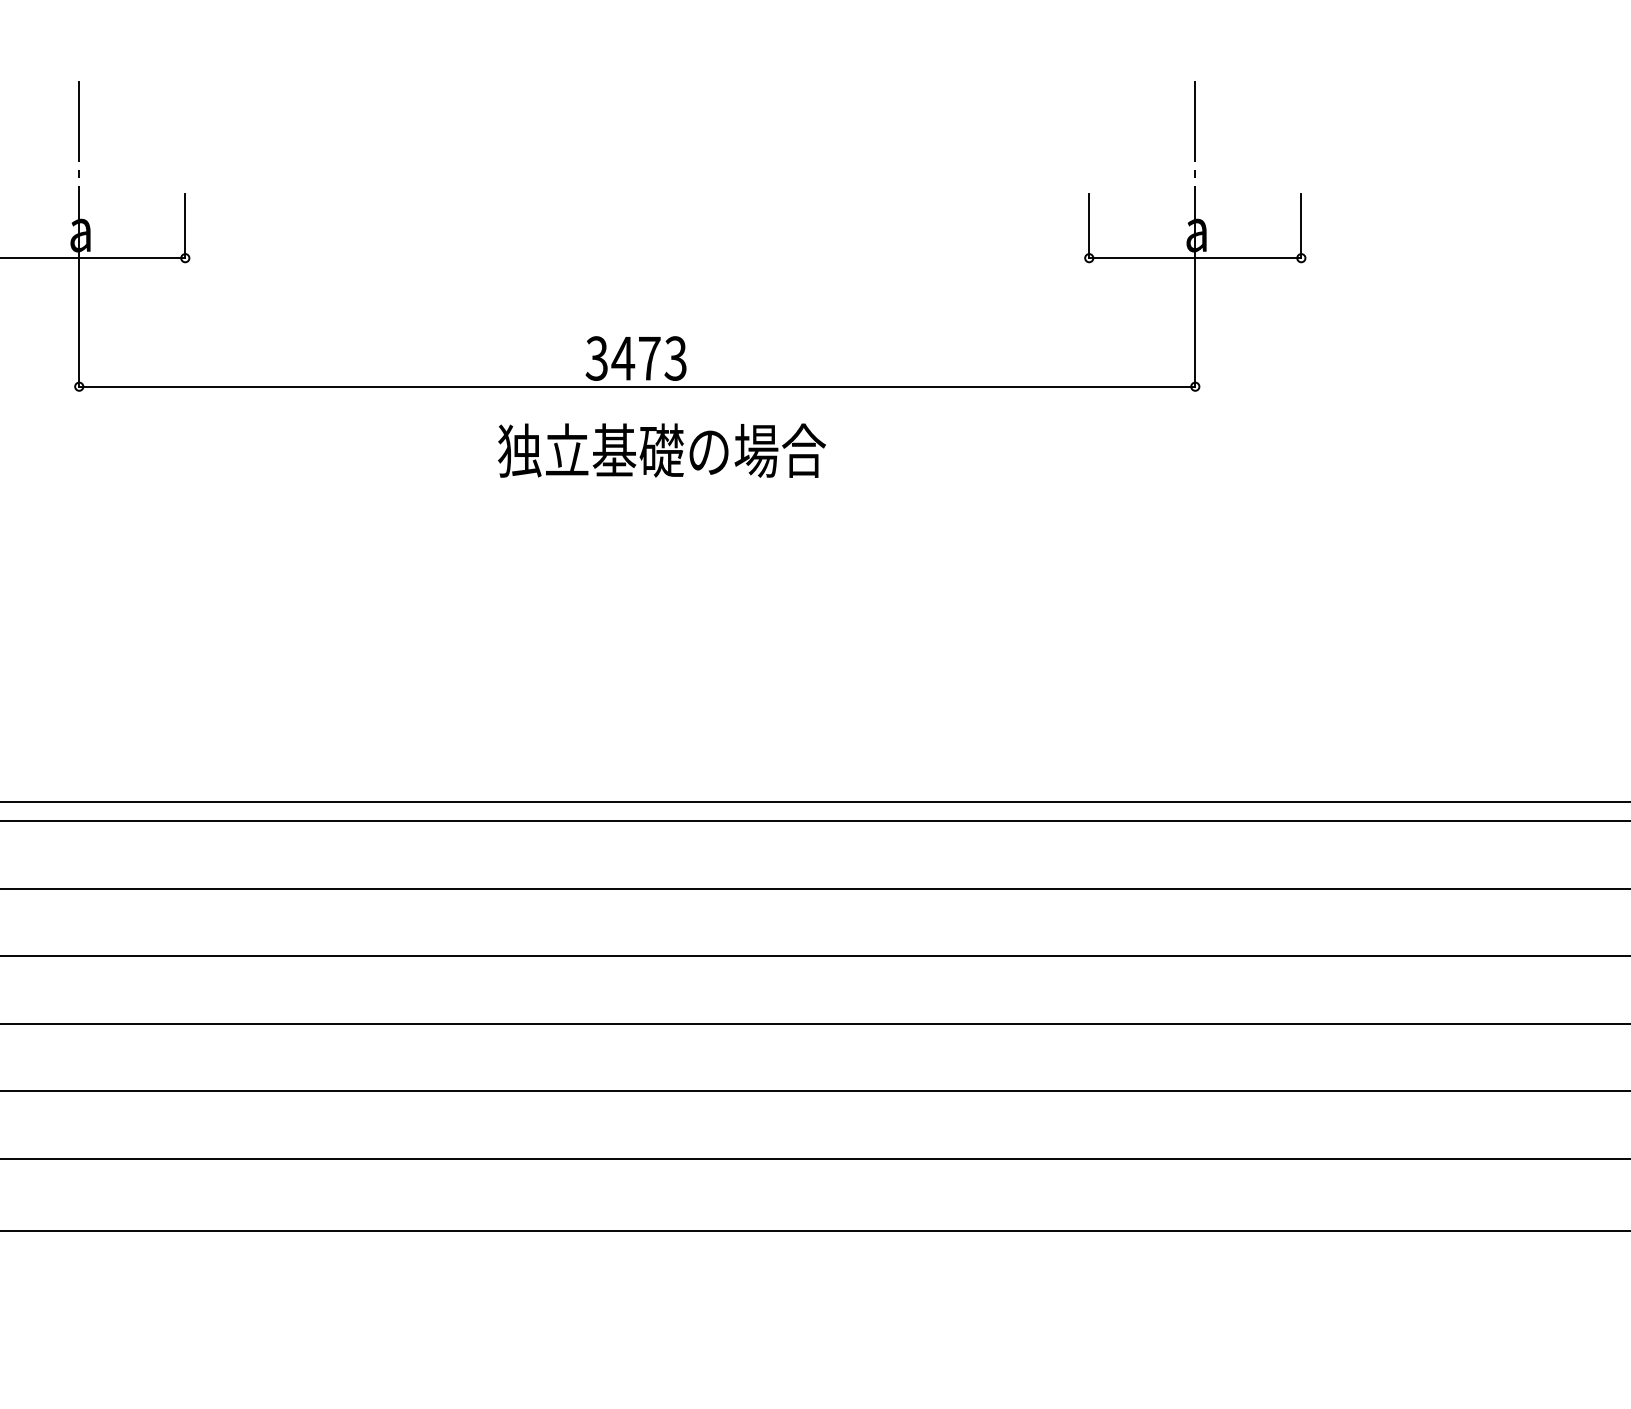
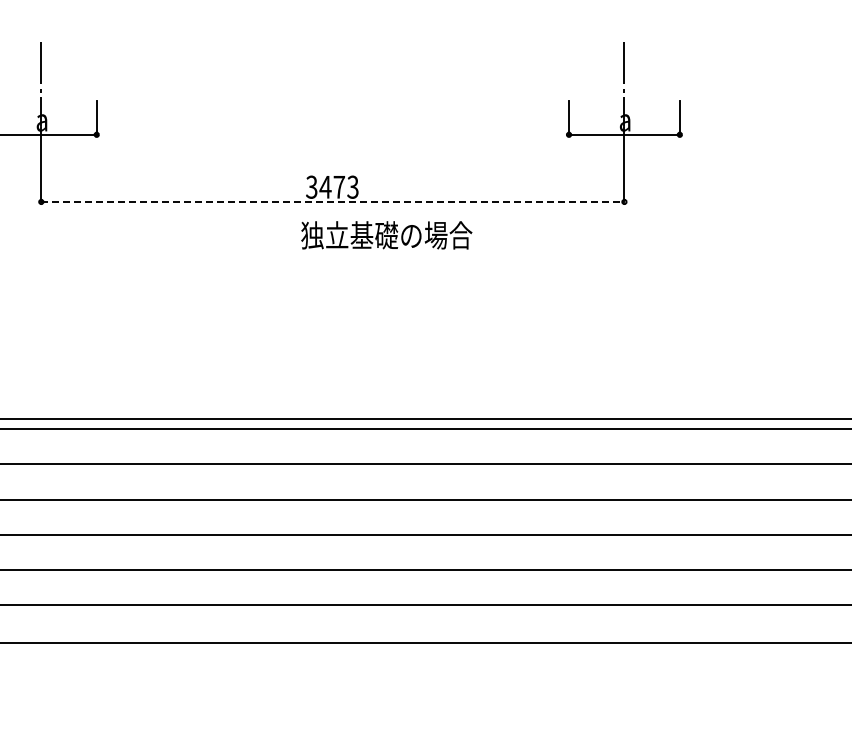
line: (636, 385) -> (332, 201), solid -> dashed
text: (661, 450) -> (386, 235), moved

